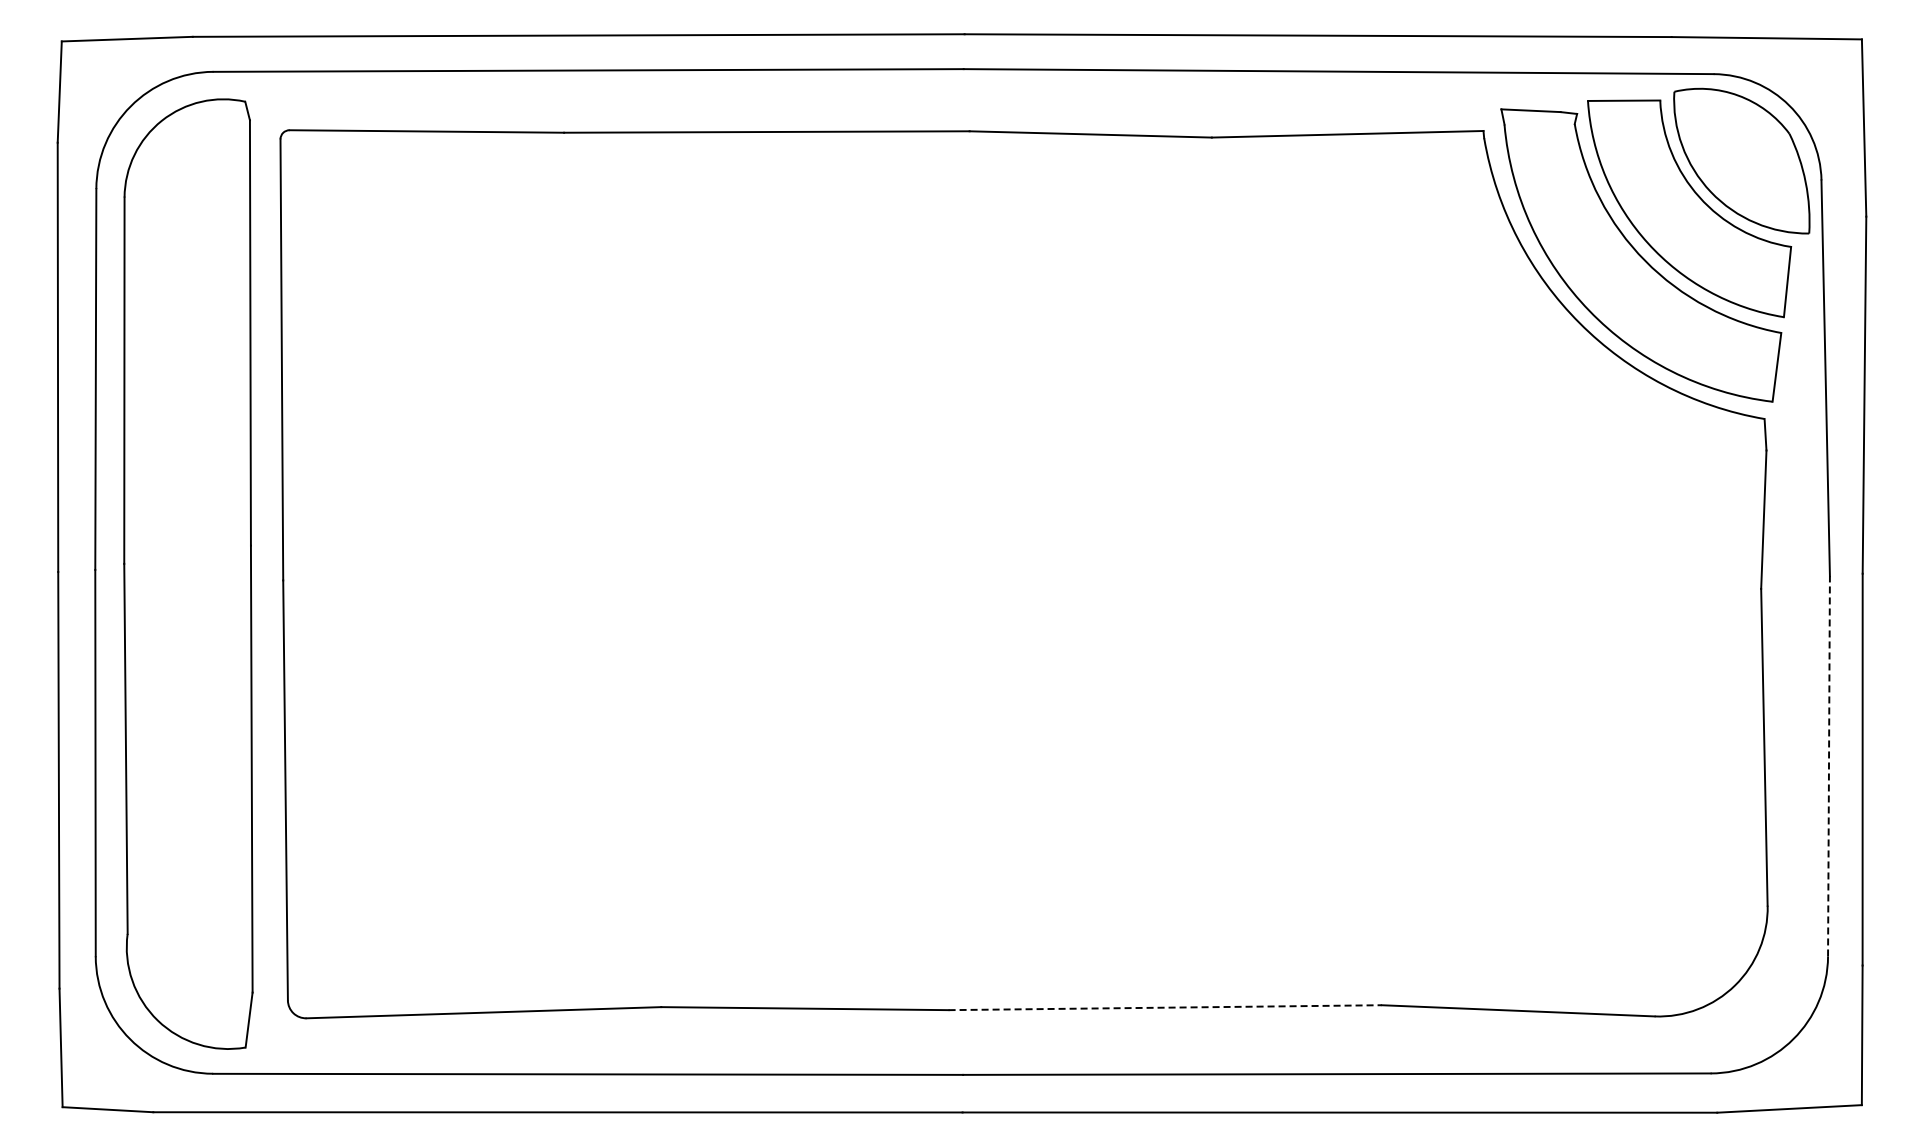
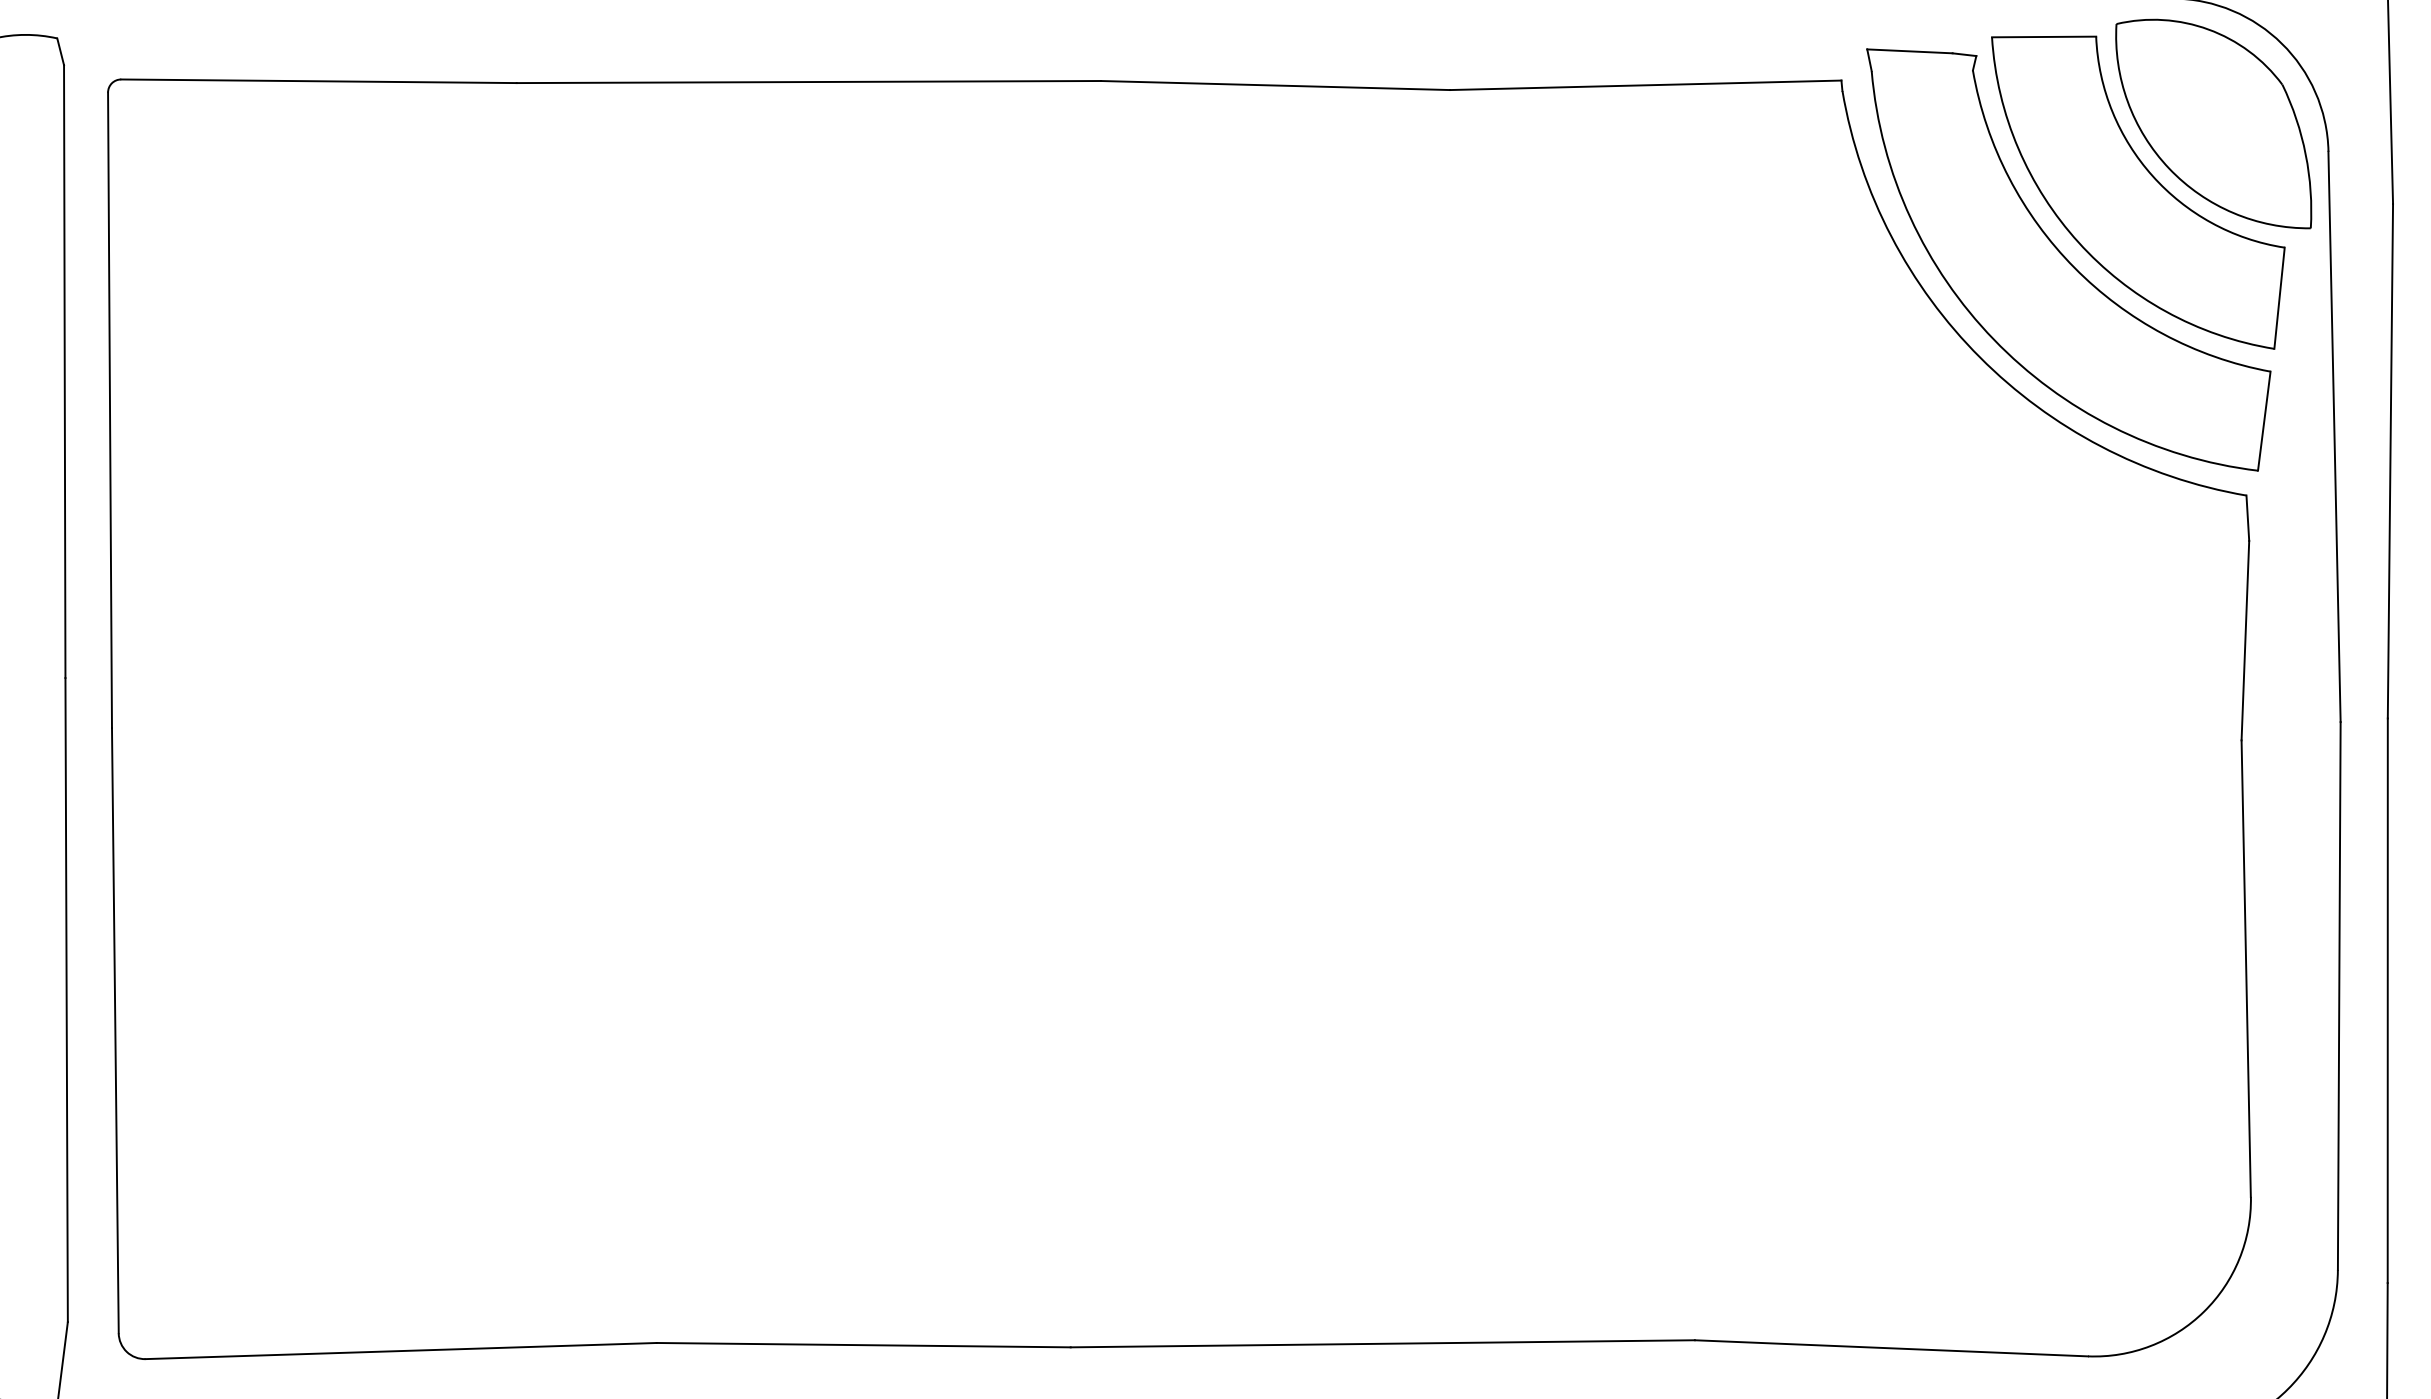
line: (1828, 765) -> (2338, 994), dashed -> solid
line: (1165, 1007) -> (1383, 1343), dashed -> solid

